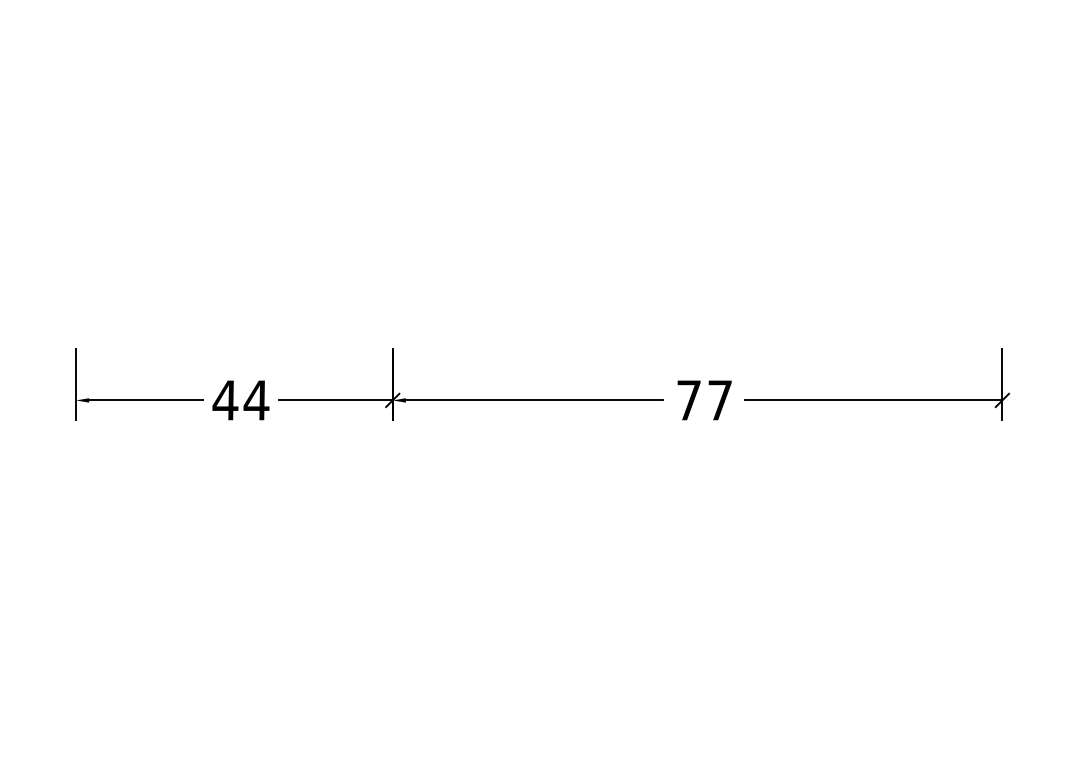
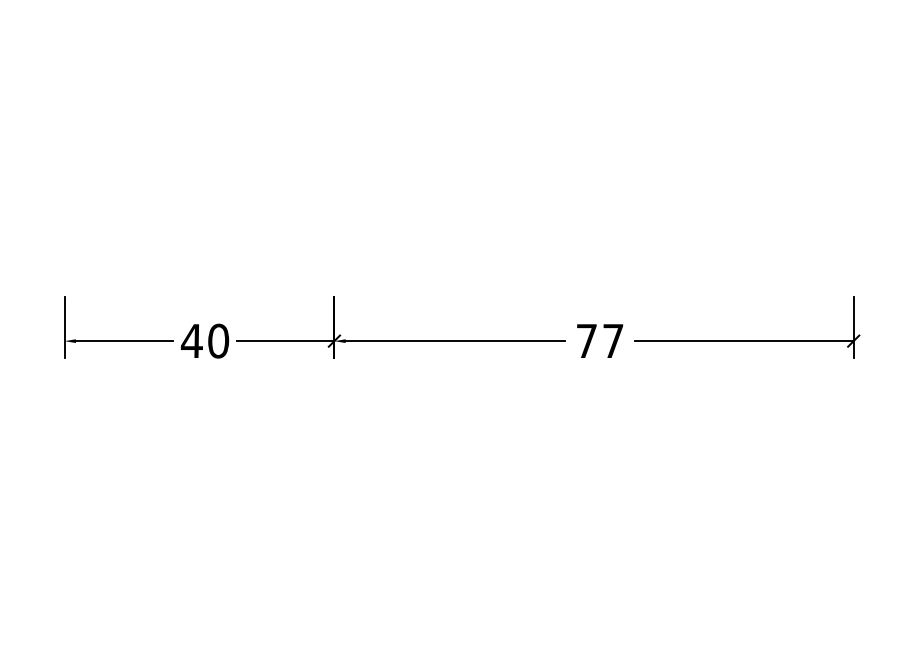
text: (256, 399) -> (218, 340), 44 -> 40

